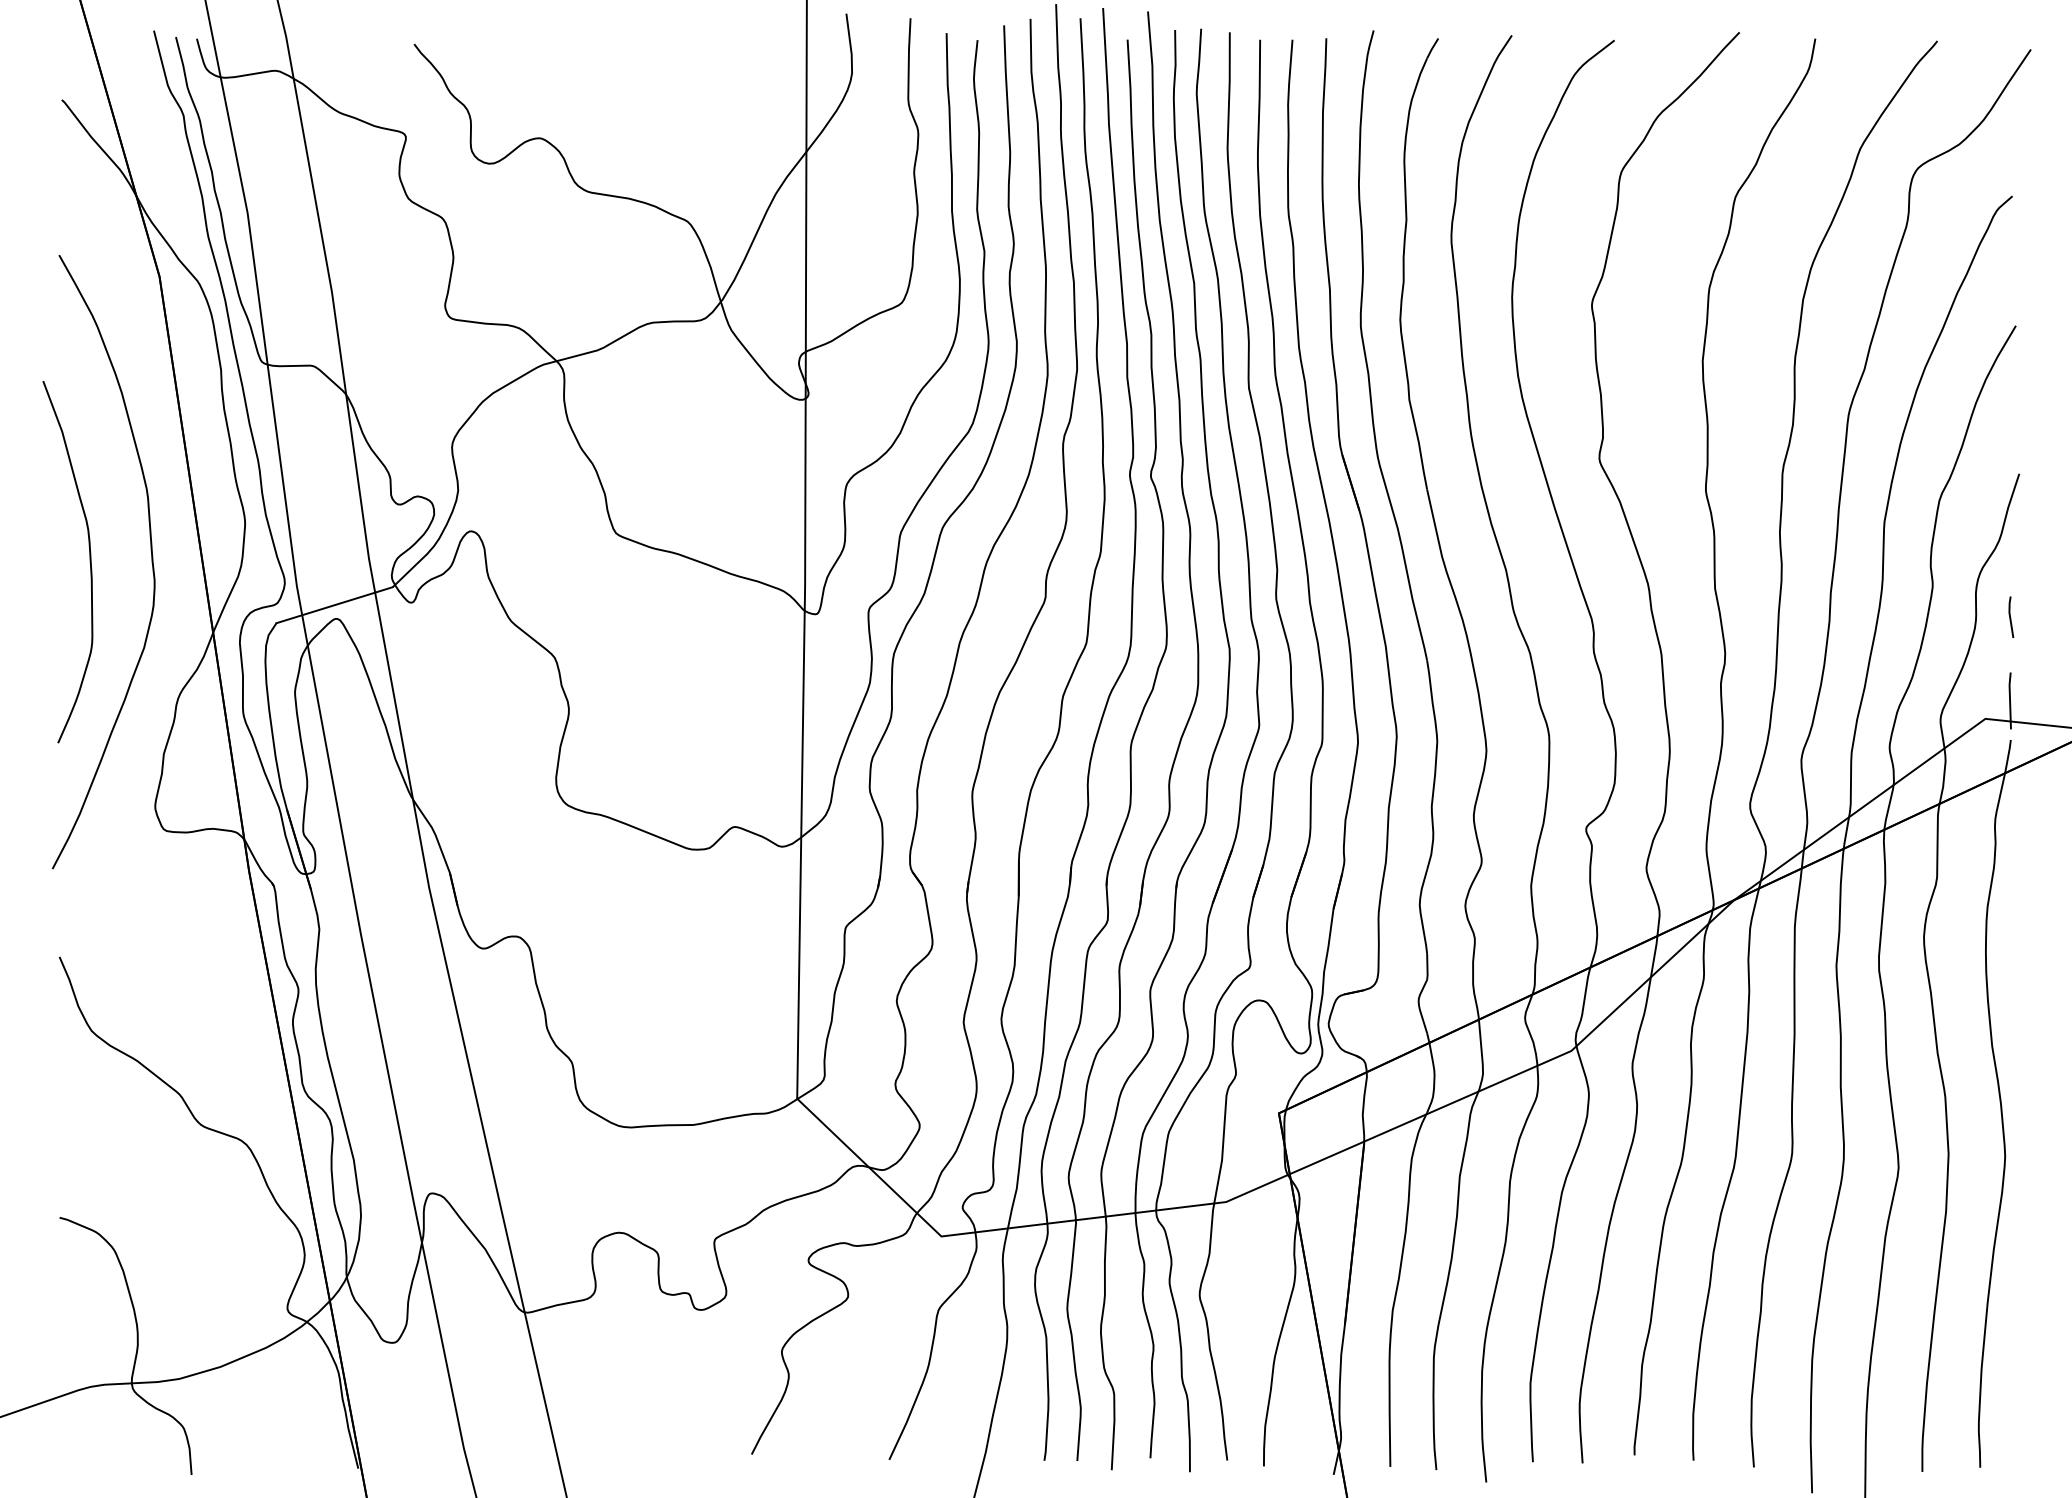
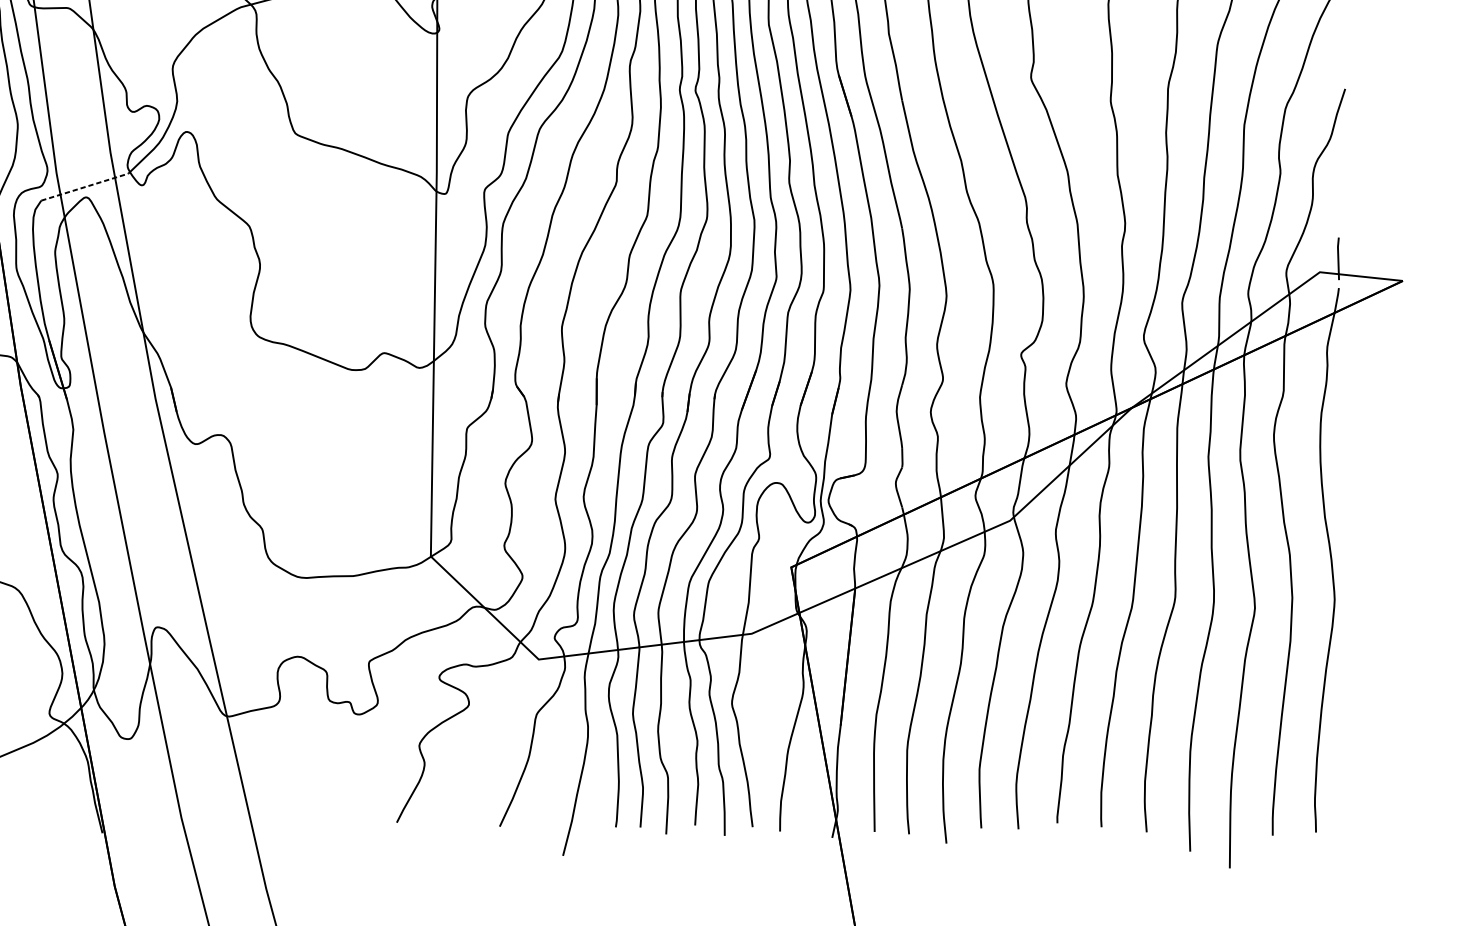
line: (334, 605) -> (84, 187), solid -> dashed
line: (2010, 616) -> (1338, 195), removed

